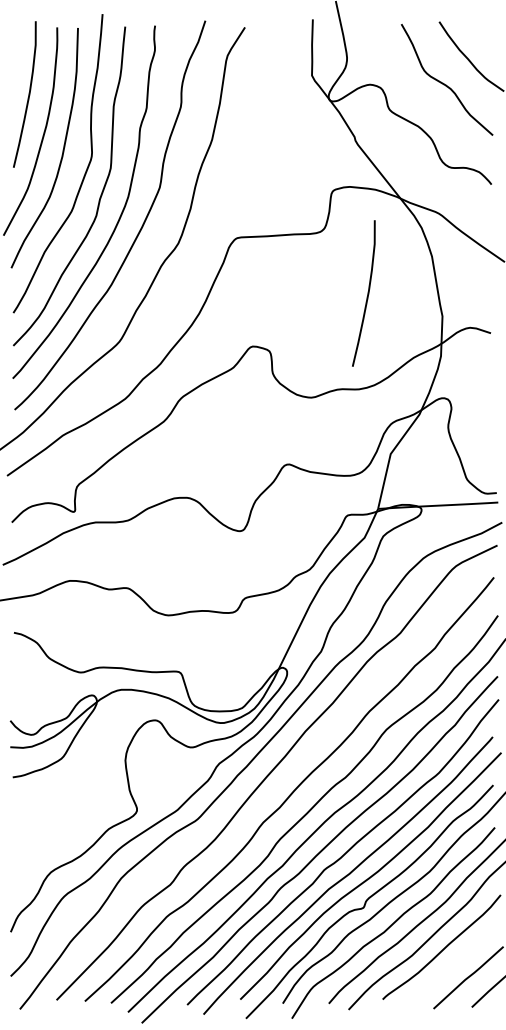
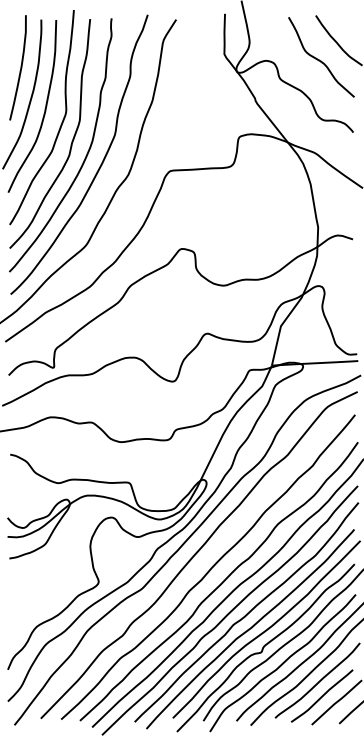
curve: (367, 293) -> (264, 210), removed
curve: (447, 968) -> (321, 695), added

